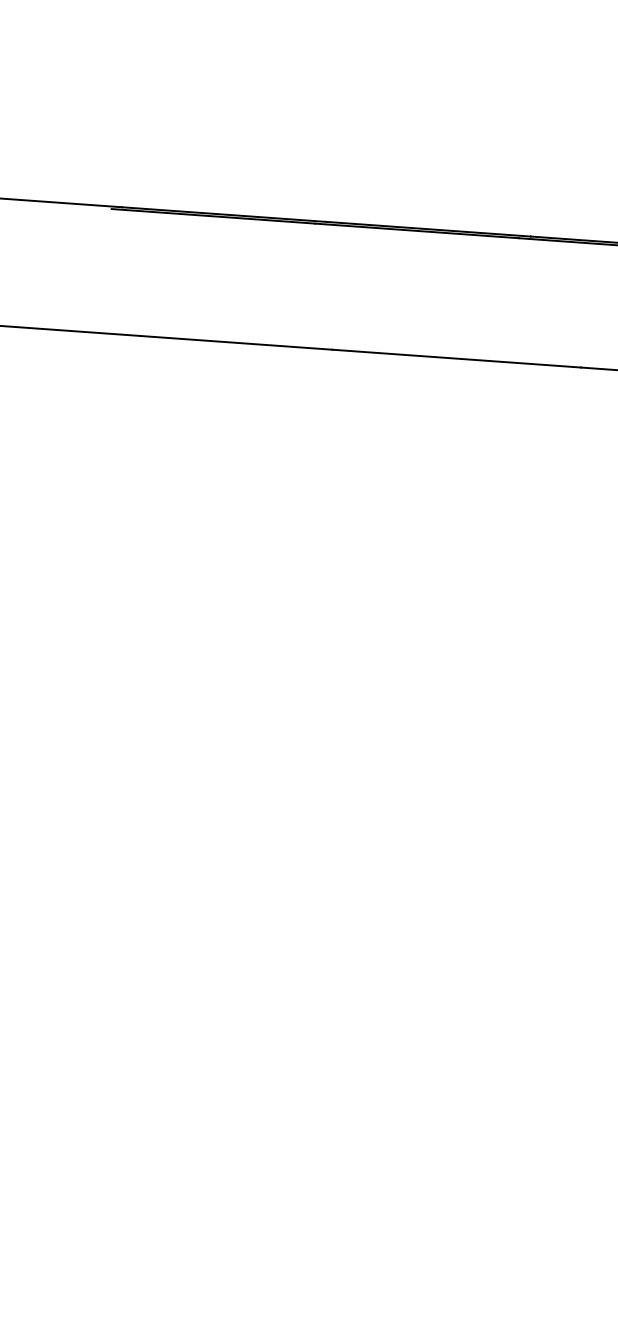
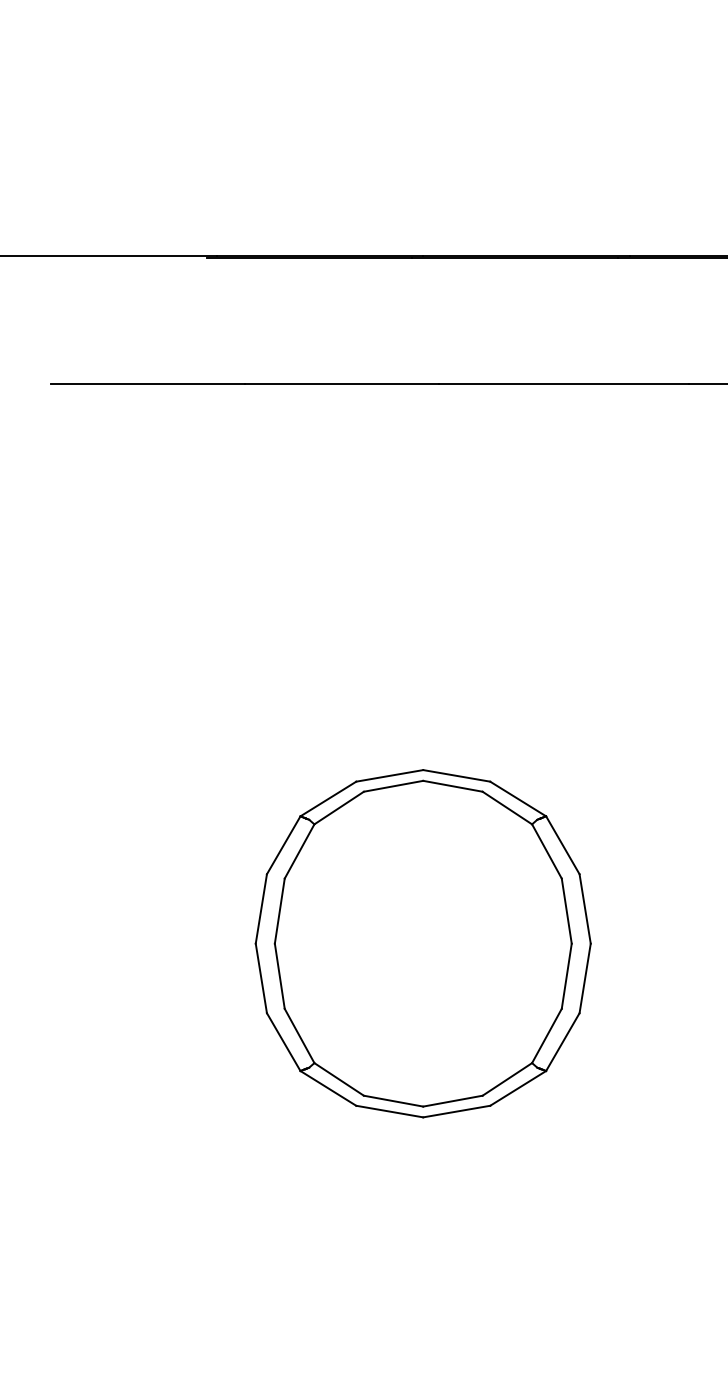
part: (276, 903) -> (422, 943), added

